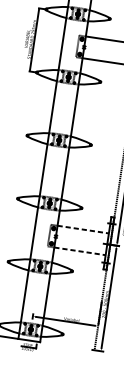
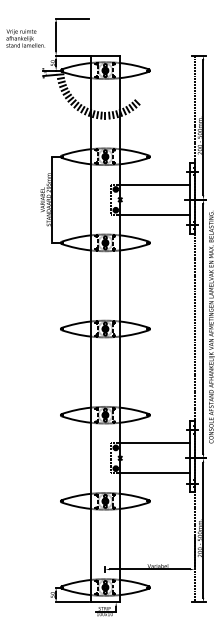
line: (83, 229) -> (155, 443), dashed -> solid
line: (80, 251) -> (155, 473), dashed -> solid

